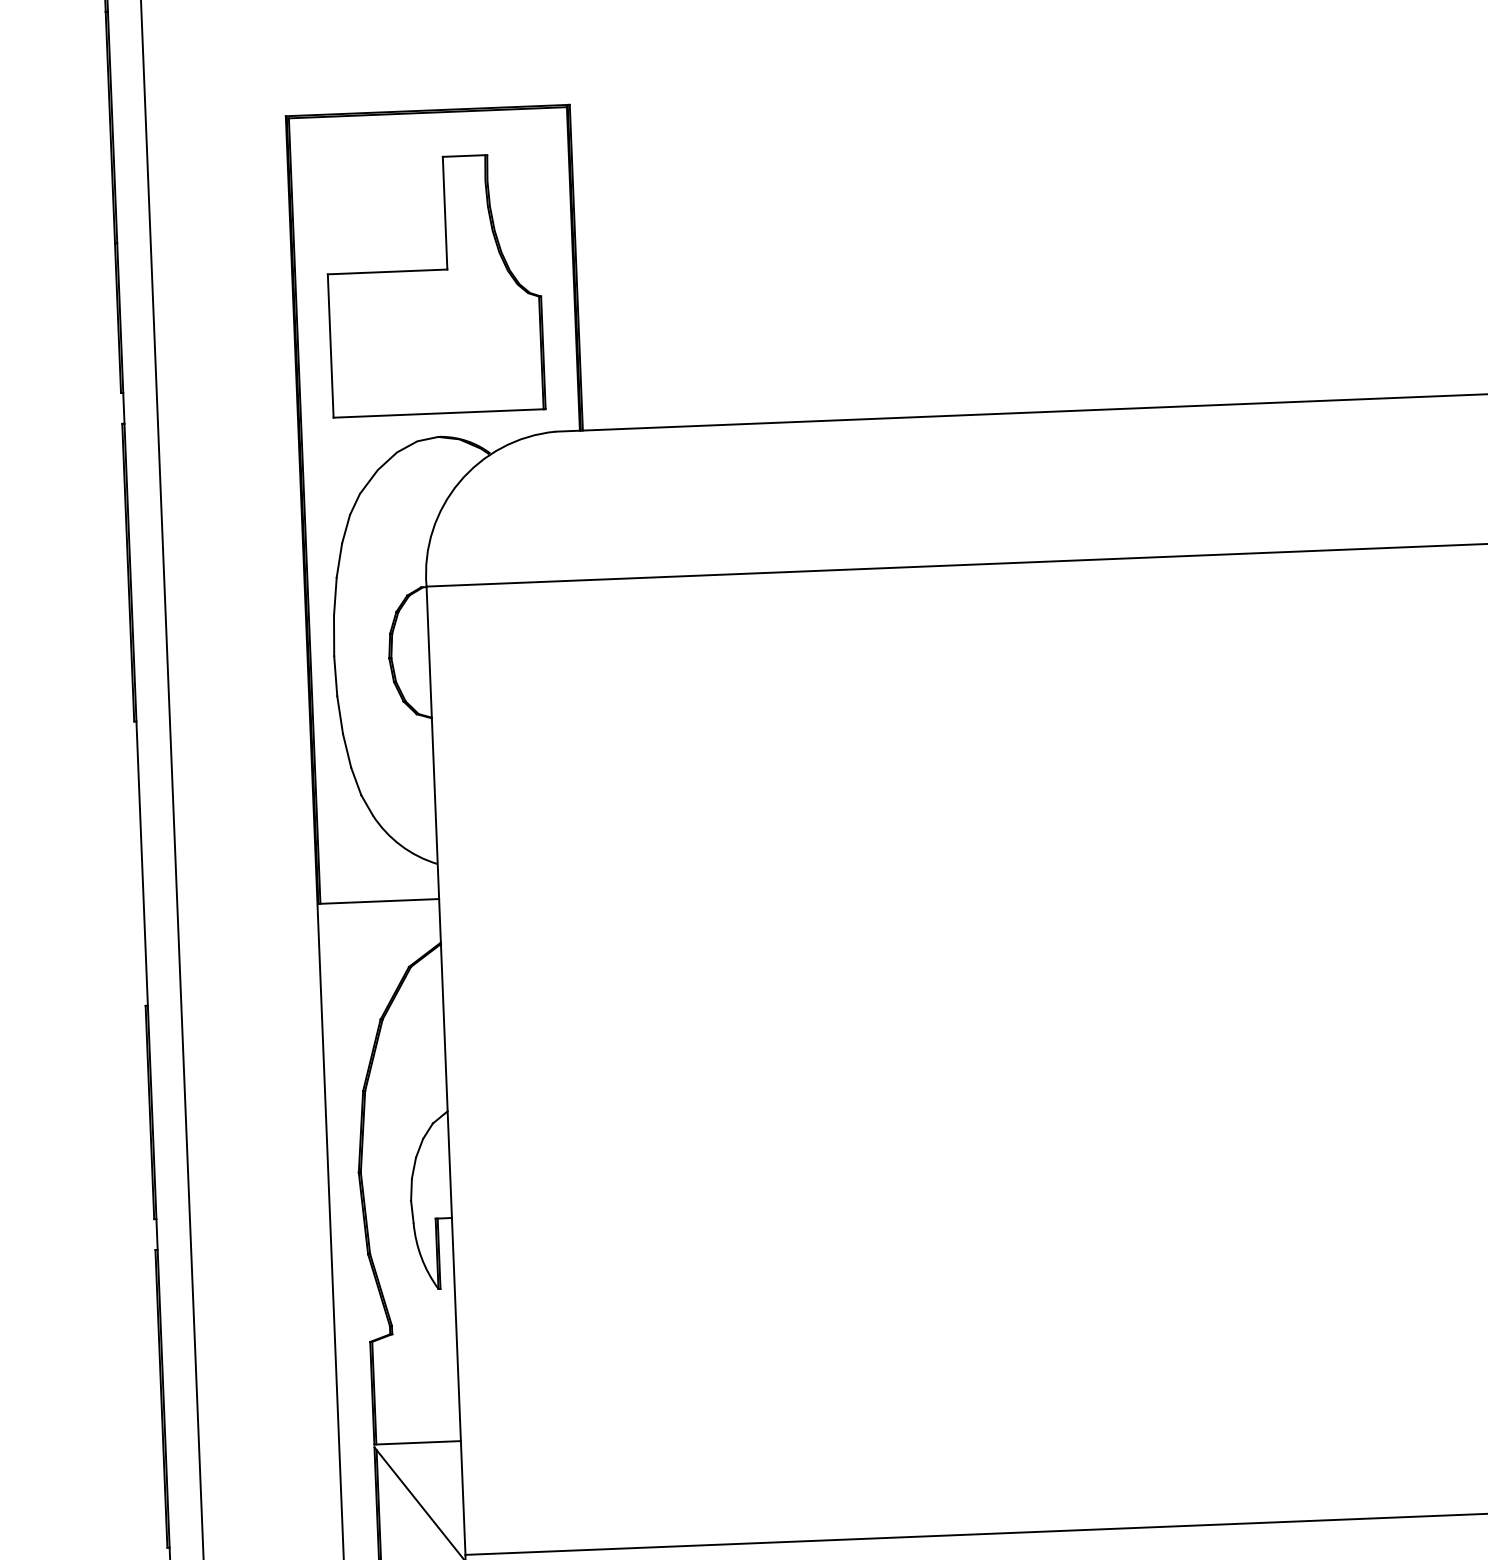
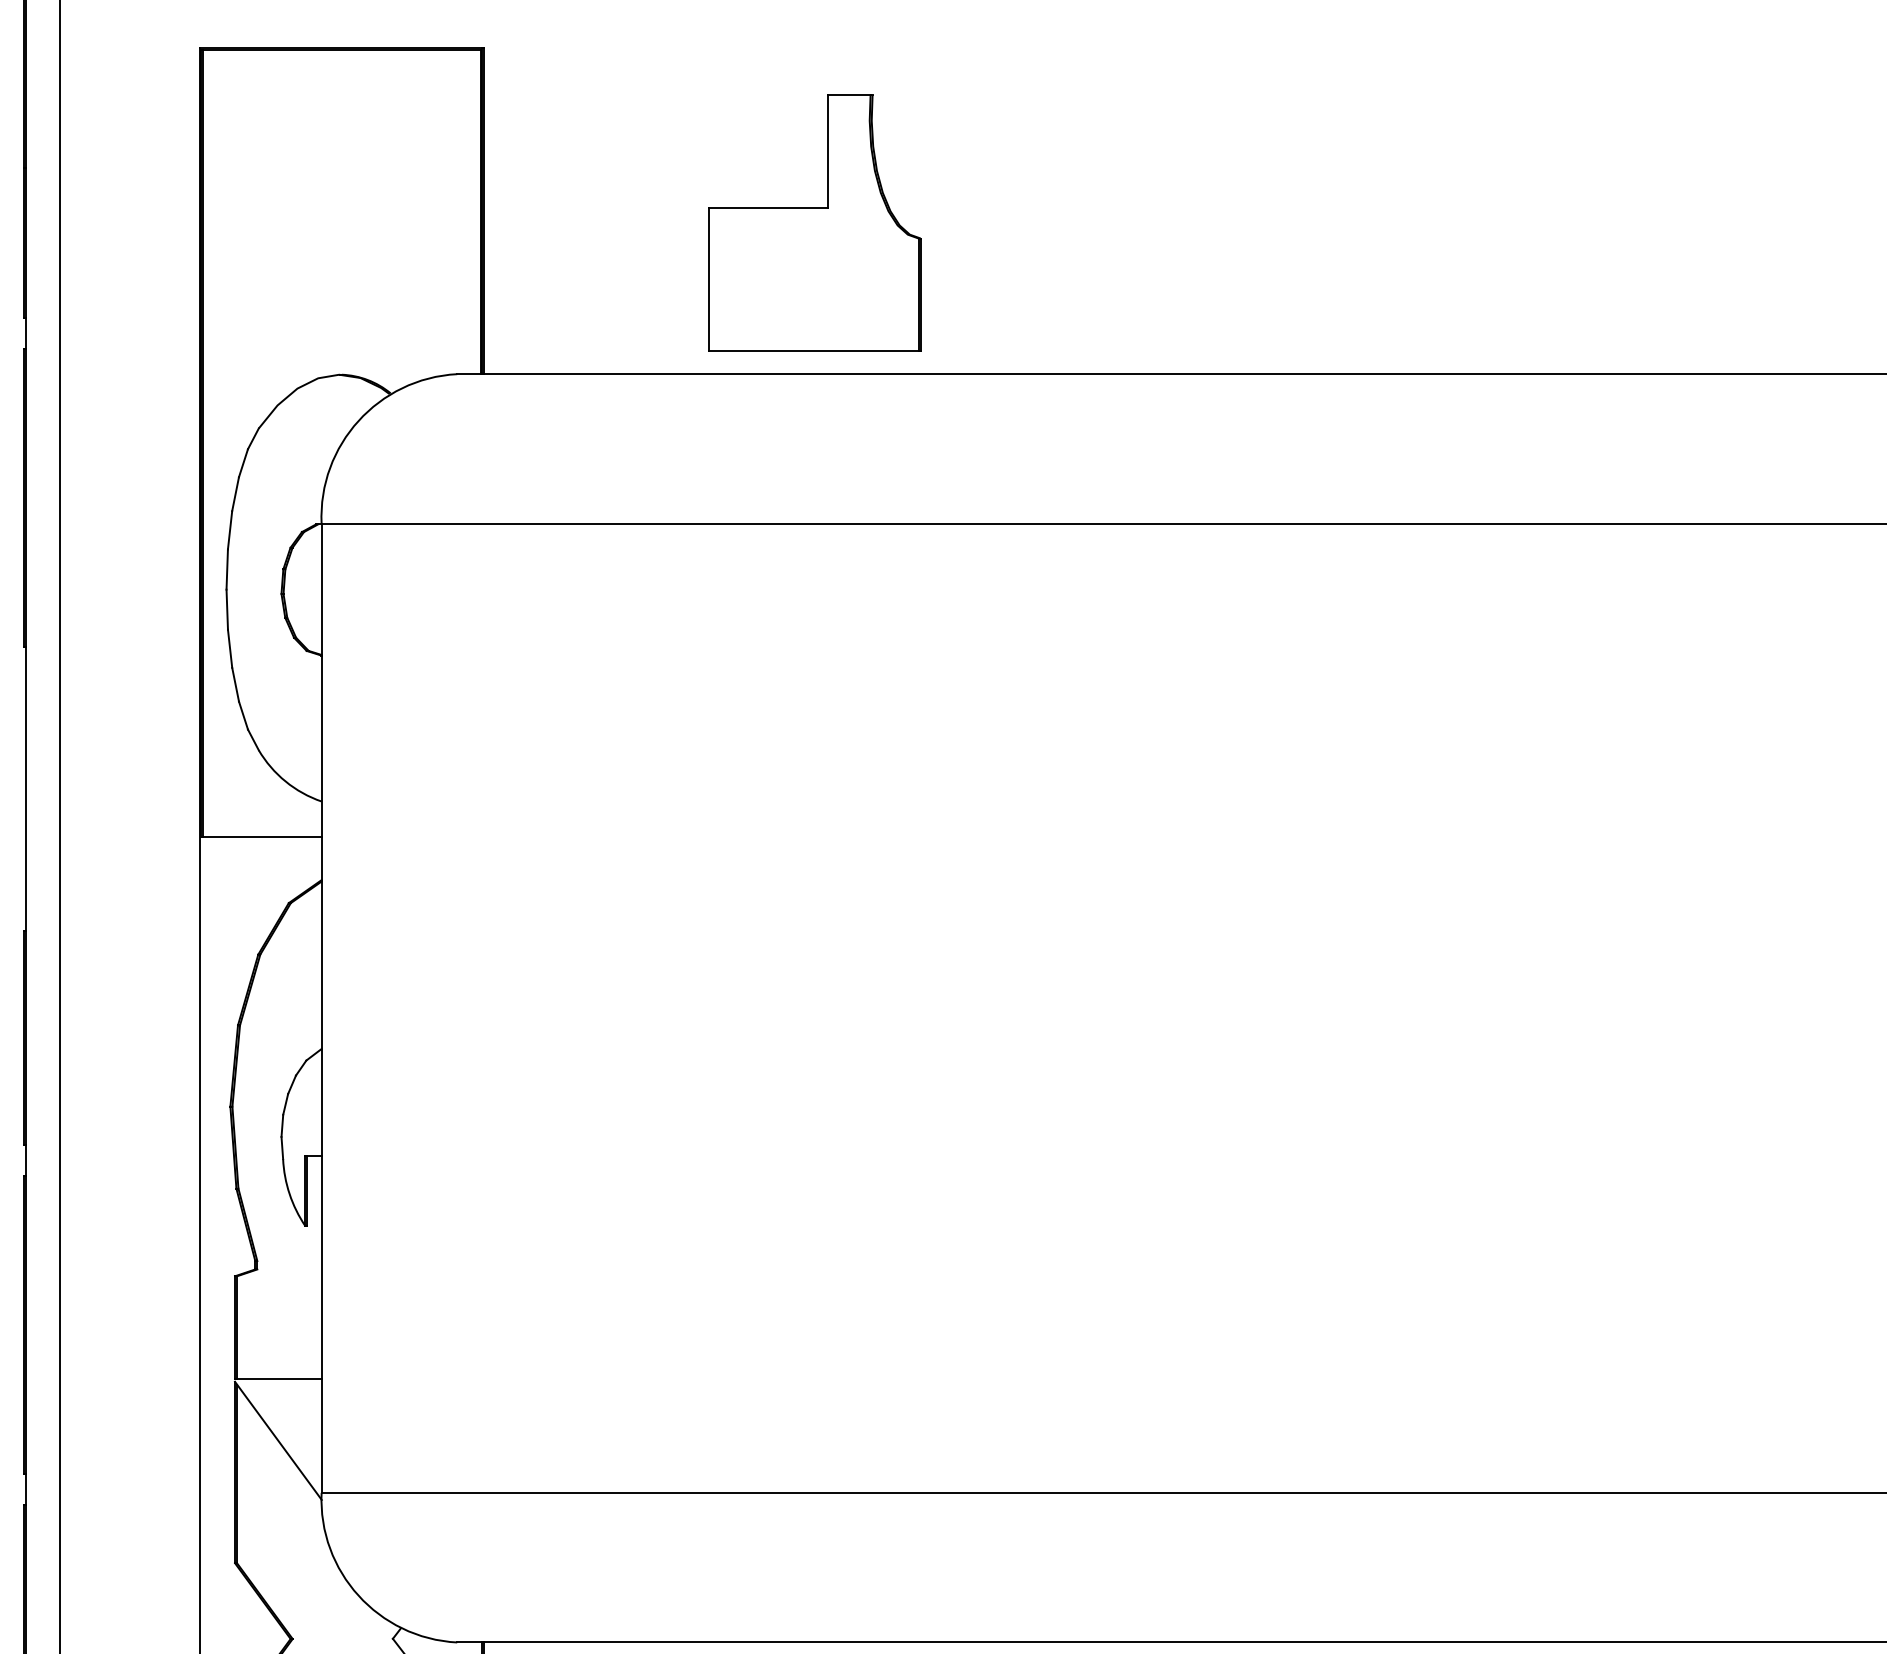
part: (434, 284) -> (814, 222), moved

